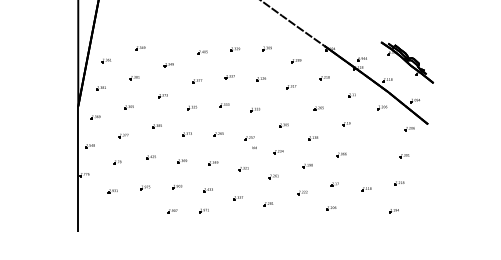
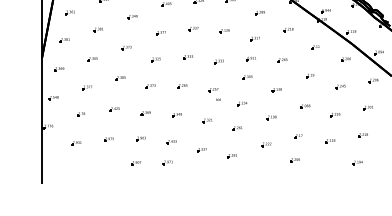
part: (287, 107) -> (251, 59), added
part: (376, 135) -> (340, 87), added
part: (371, 163) -> (335, 115), added

